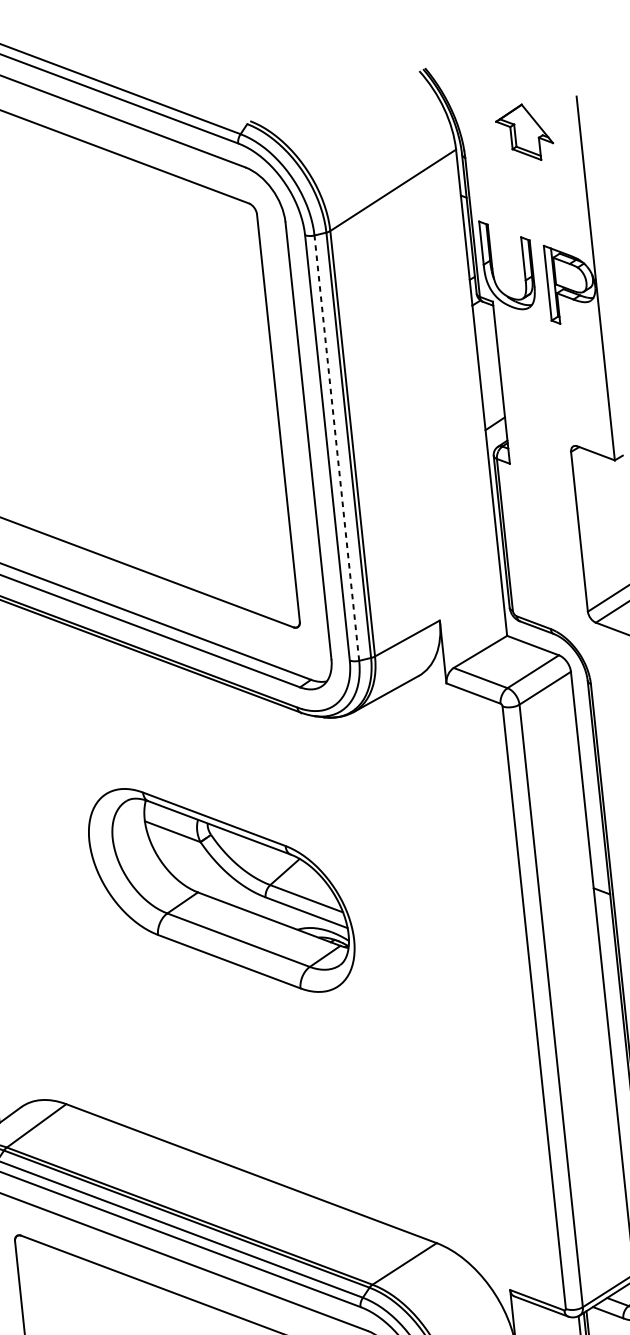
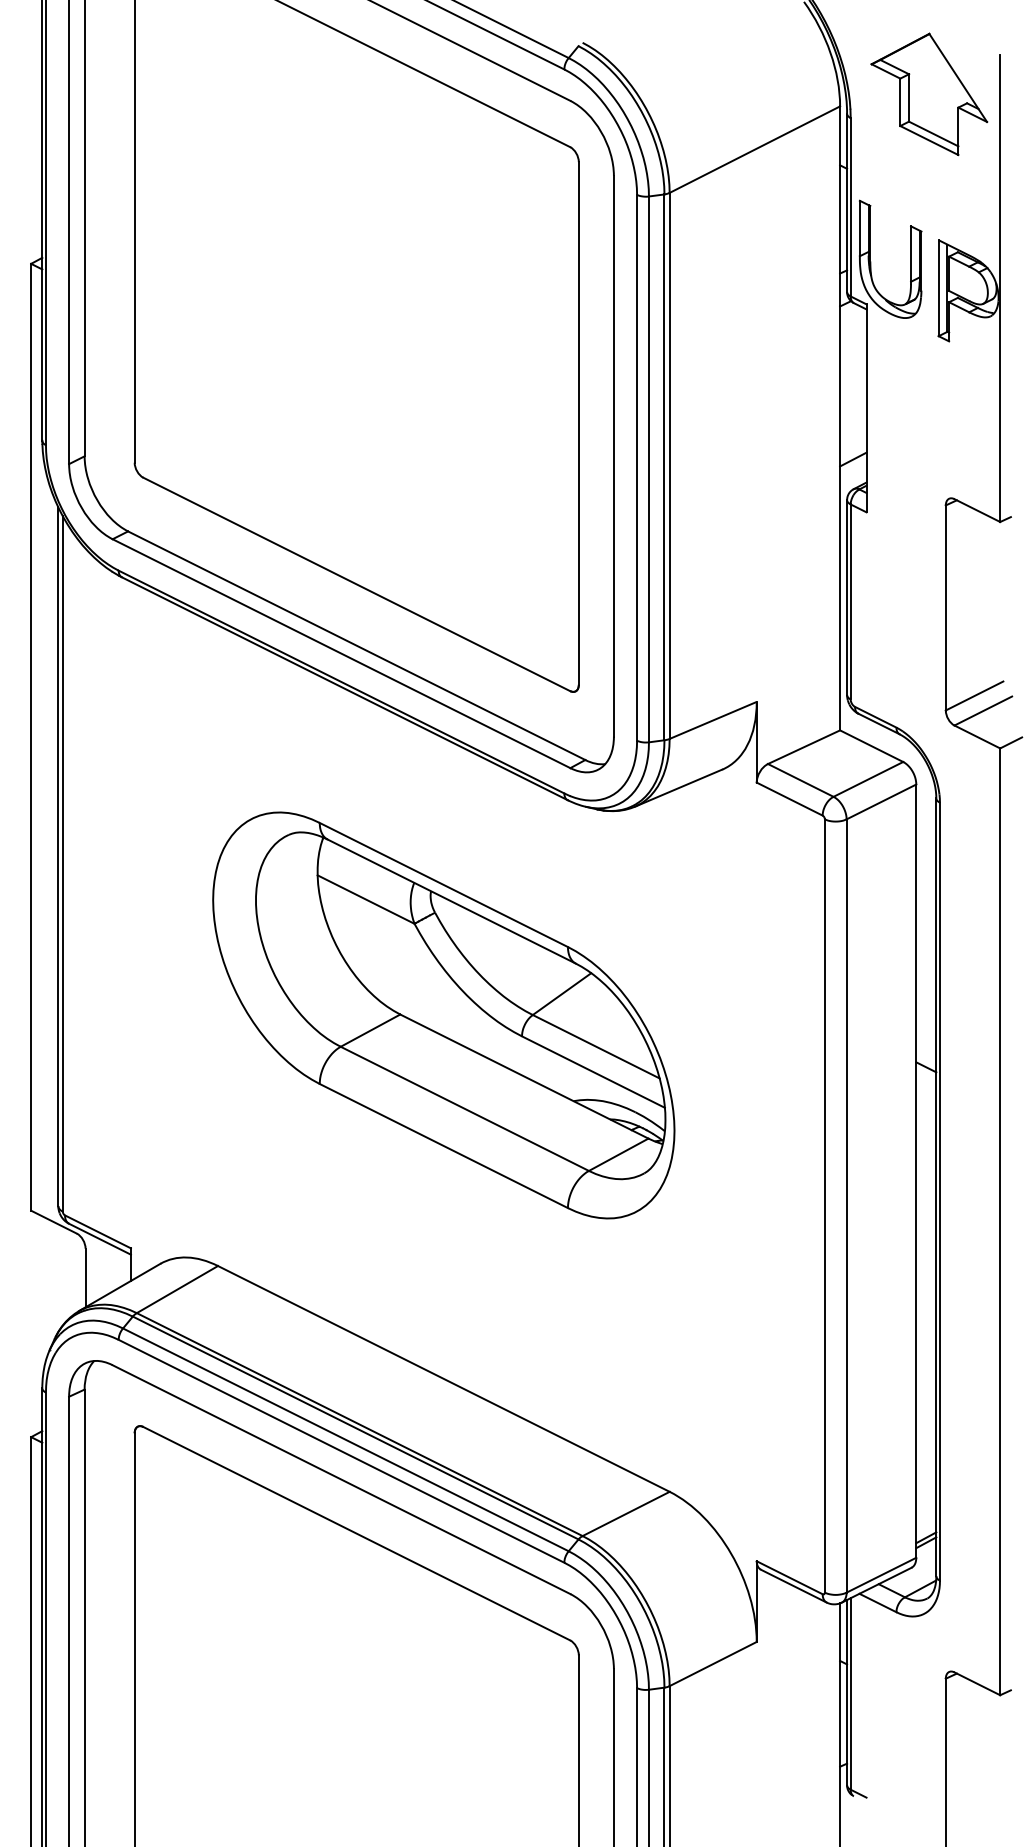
part: (524, 133) -> (929, 94), size x1.67
line: (336, 448) -> (648, 469), dashed -> solid
part: (221, 890) -> (443, 1015), size x1.43

